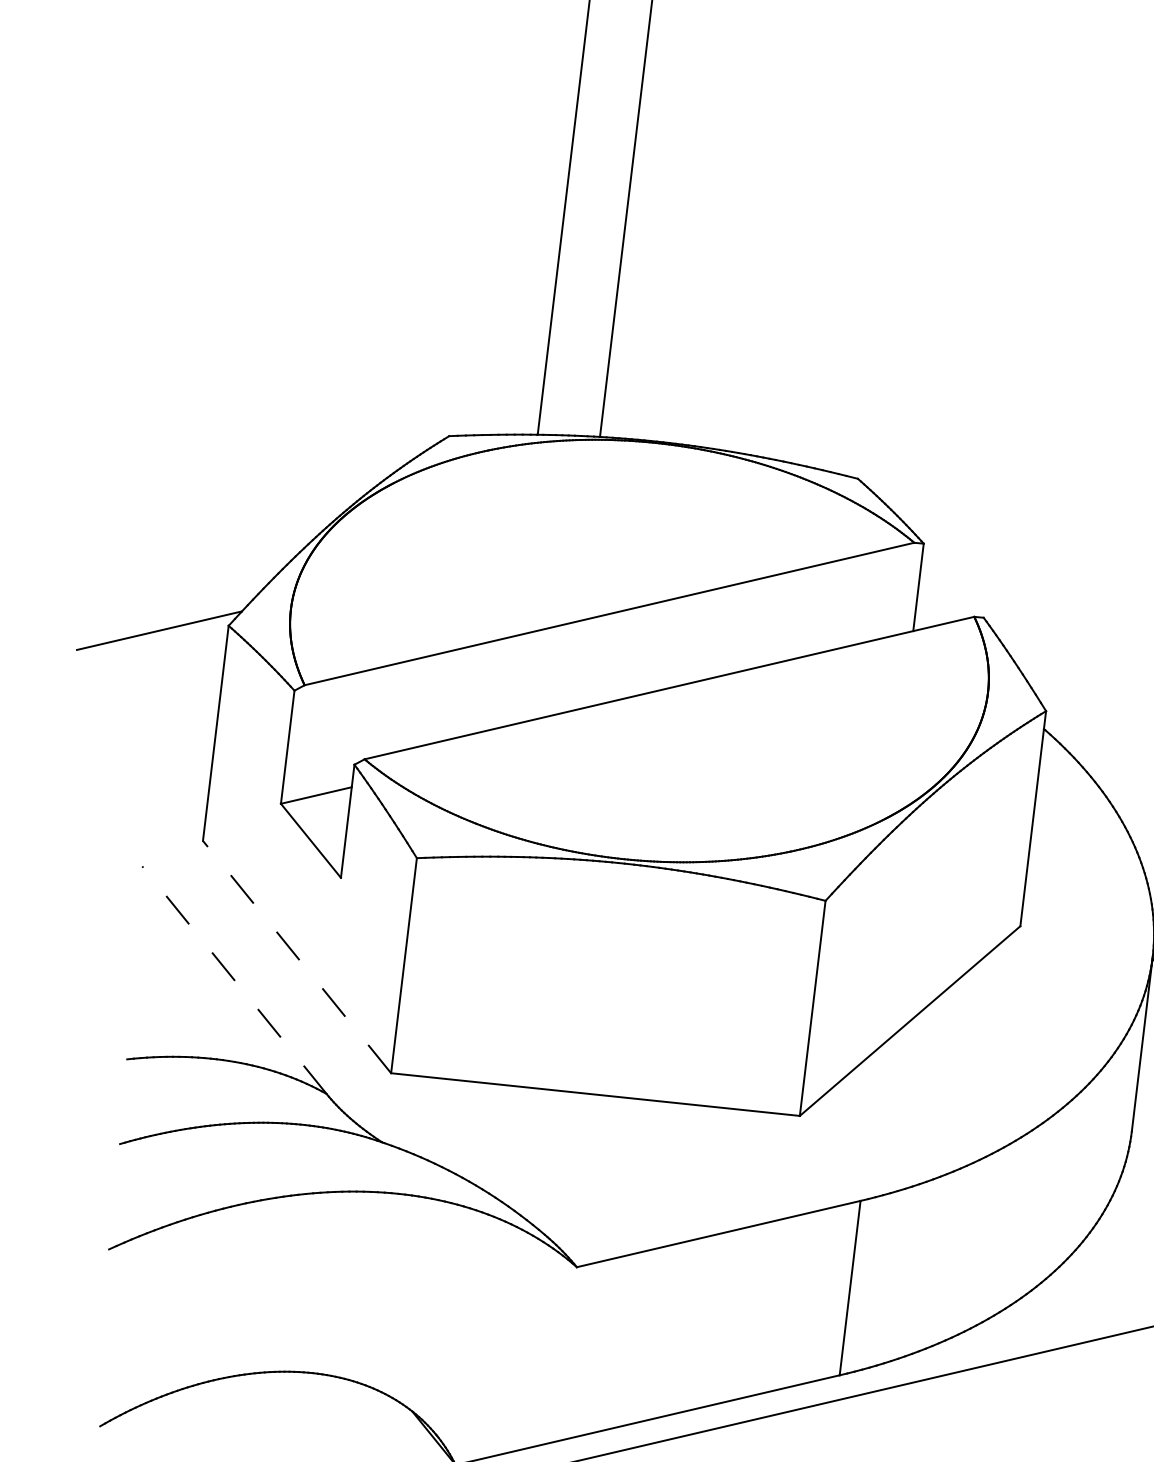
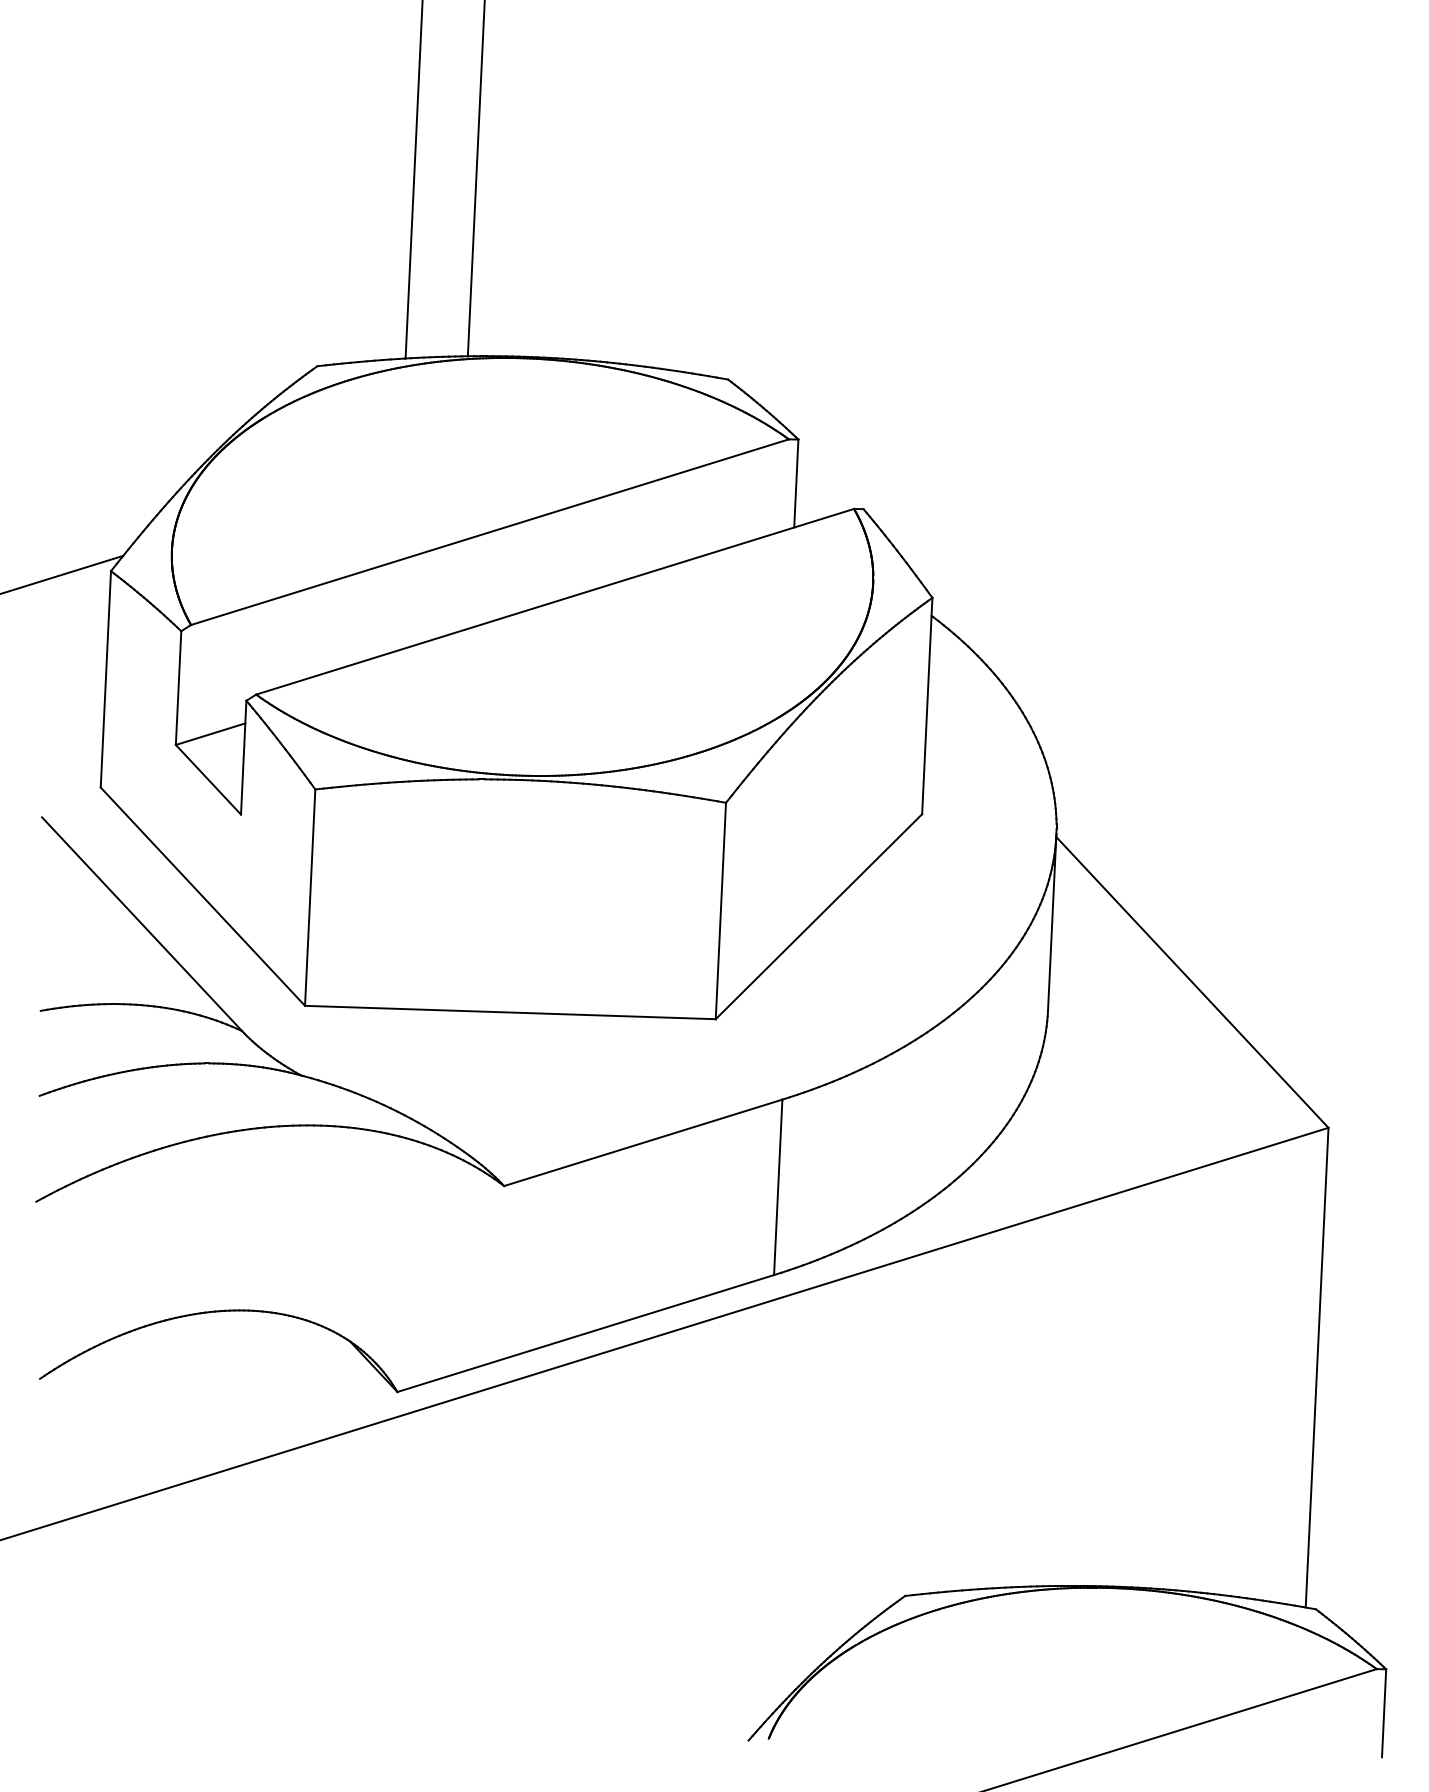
line: (296, 956) -> (202, 896), dashed -> solid
line: (233, 979) -> (141, 923), dashed -> solid

